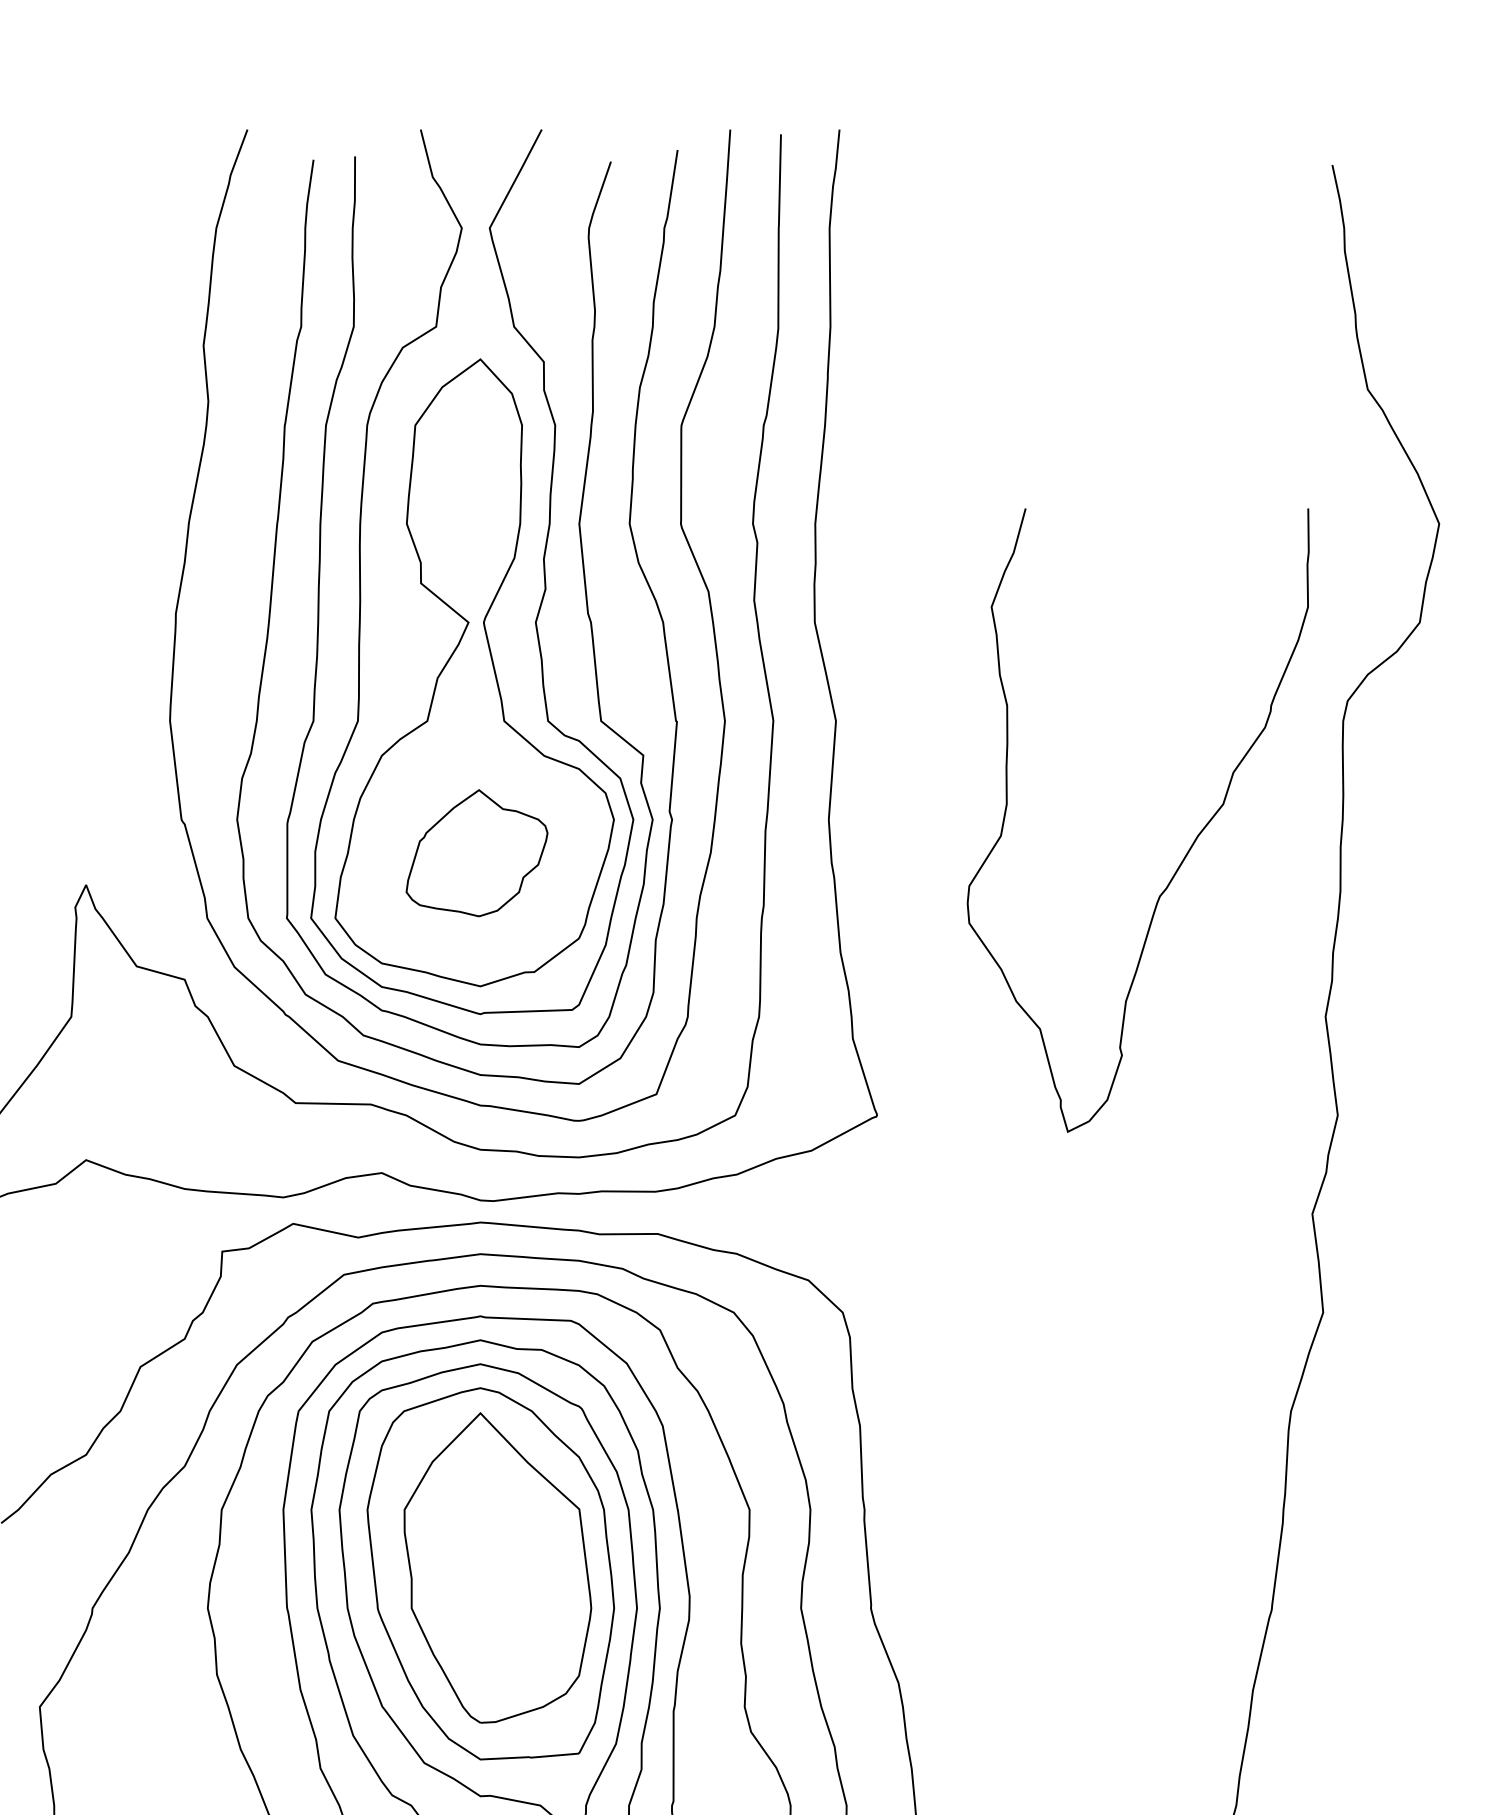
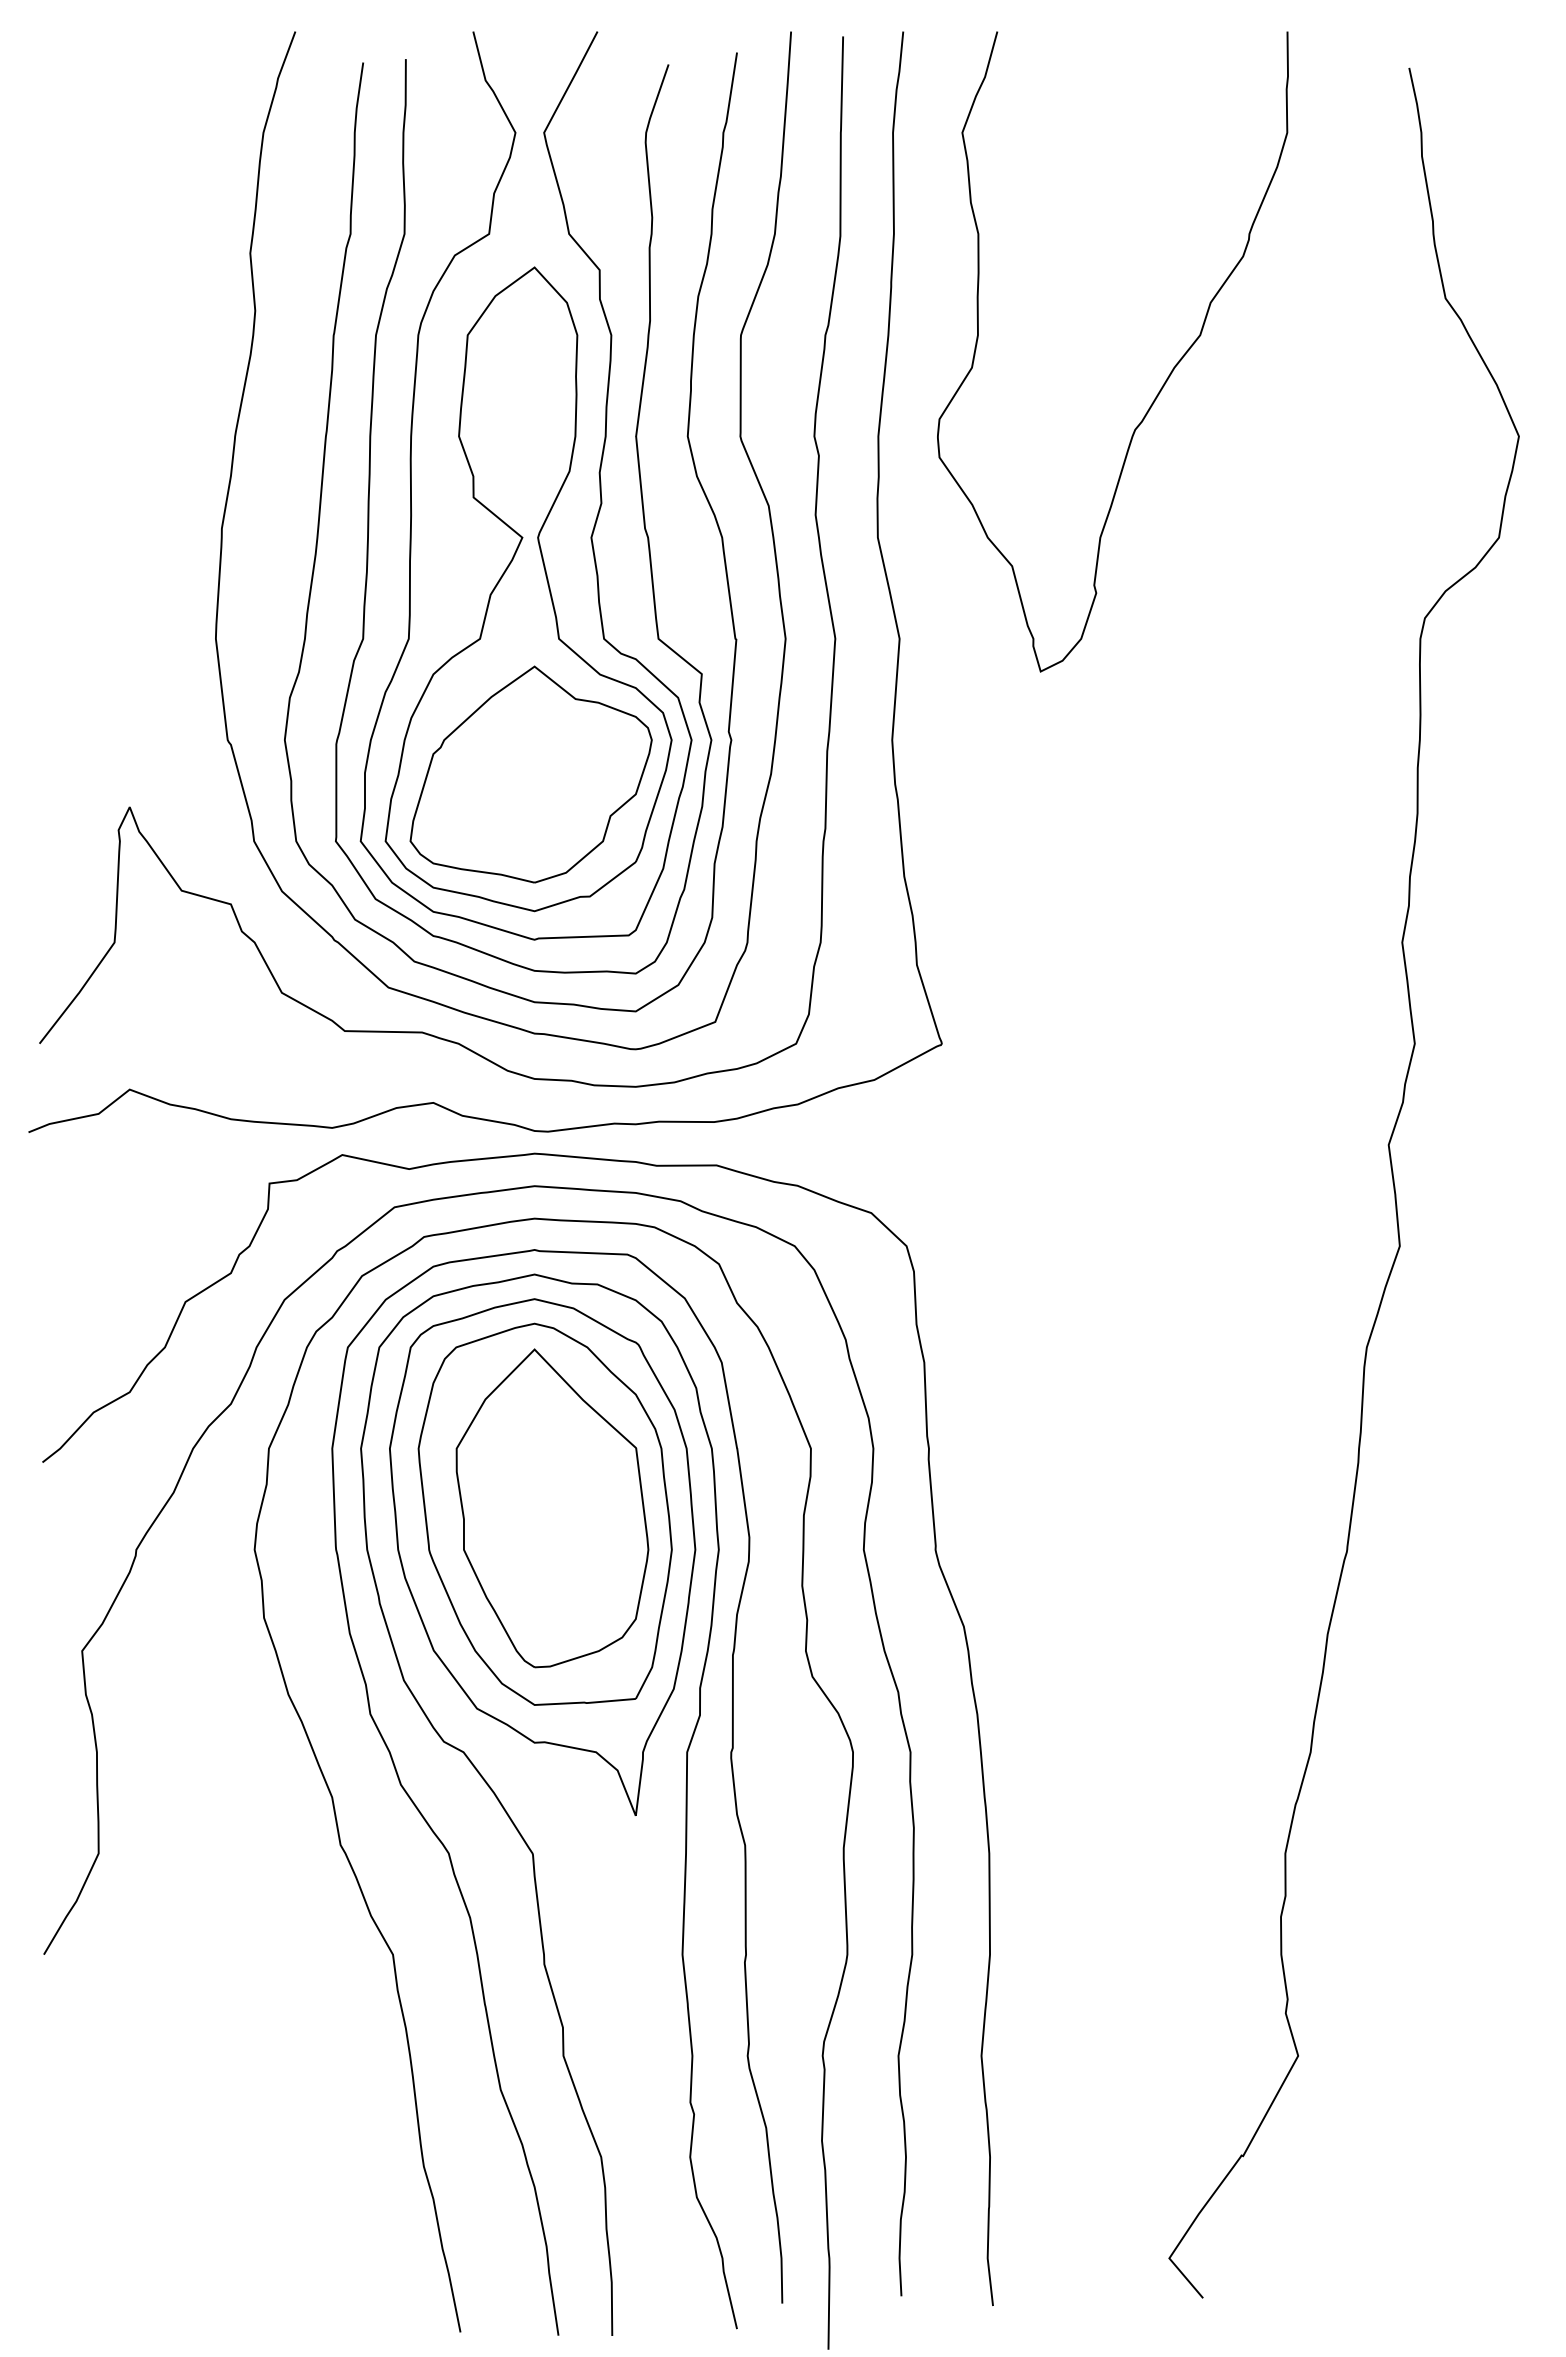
curve: (1187, 851) -> (1163, 383), moved
part: (476, 853) -> (530, 774), size x1.67

